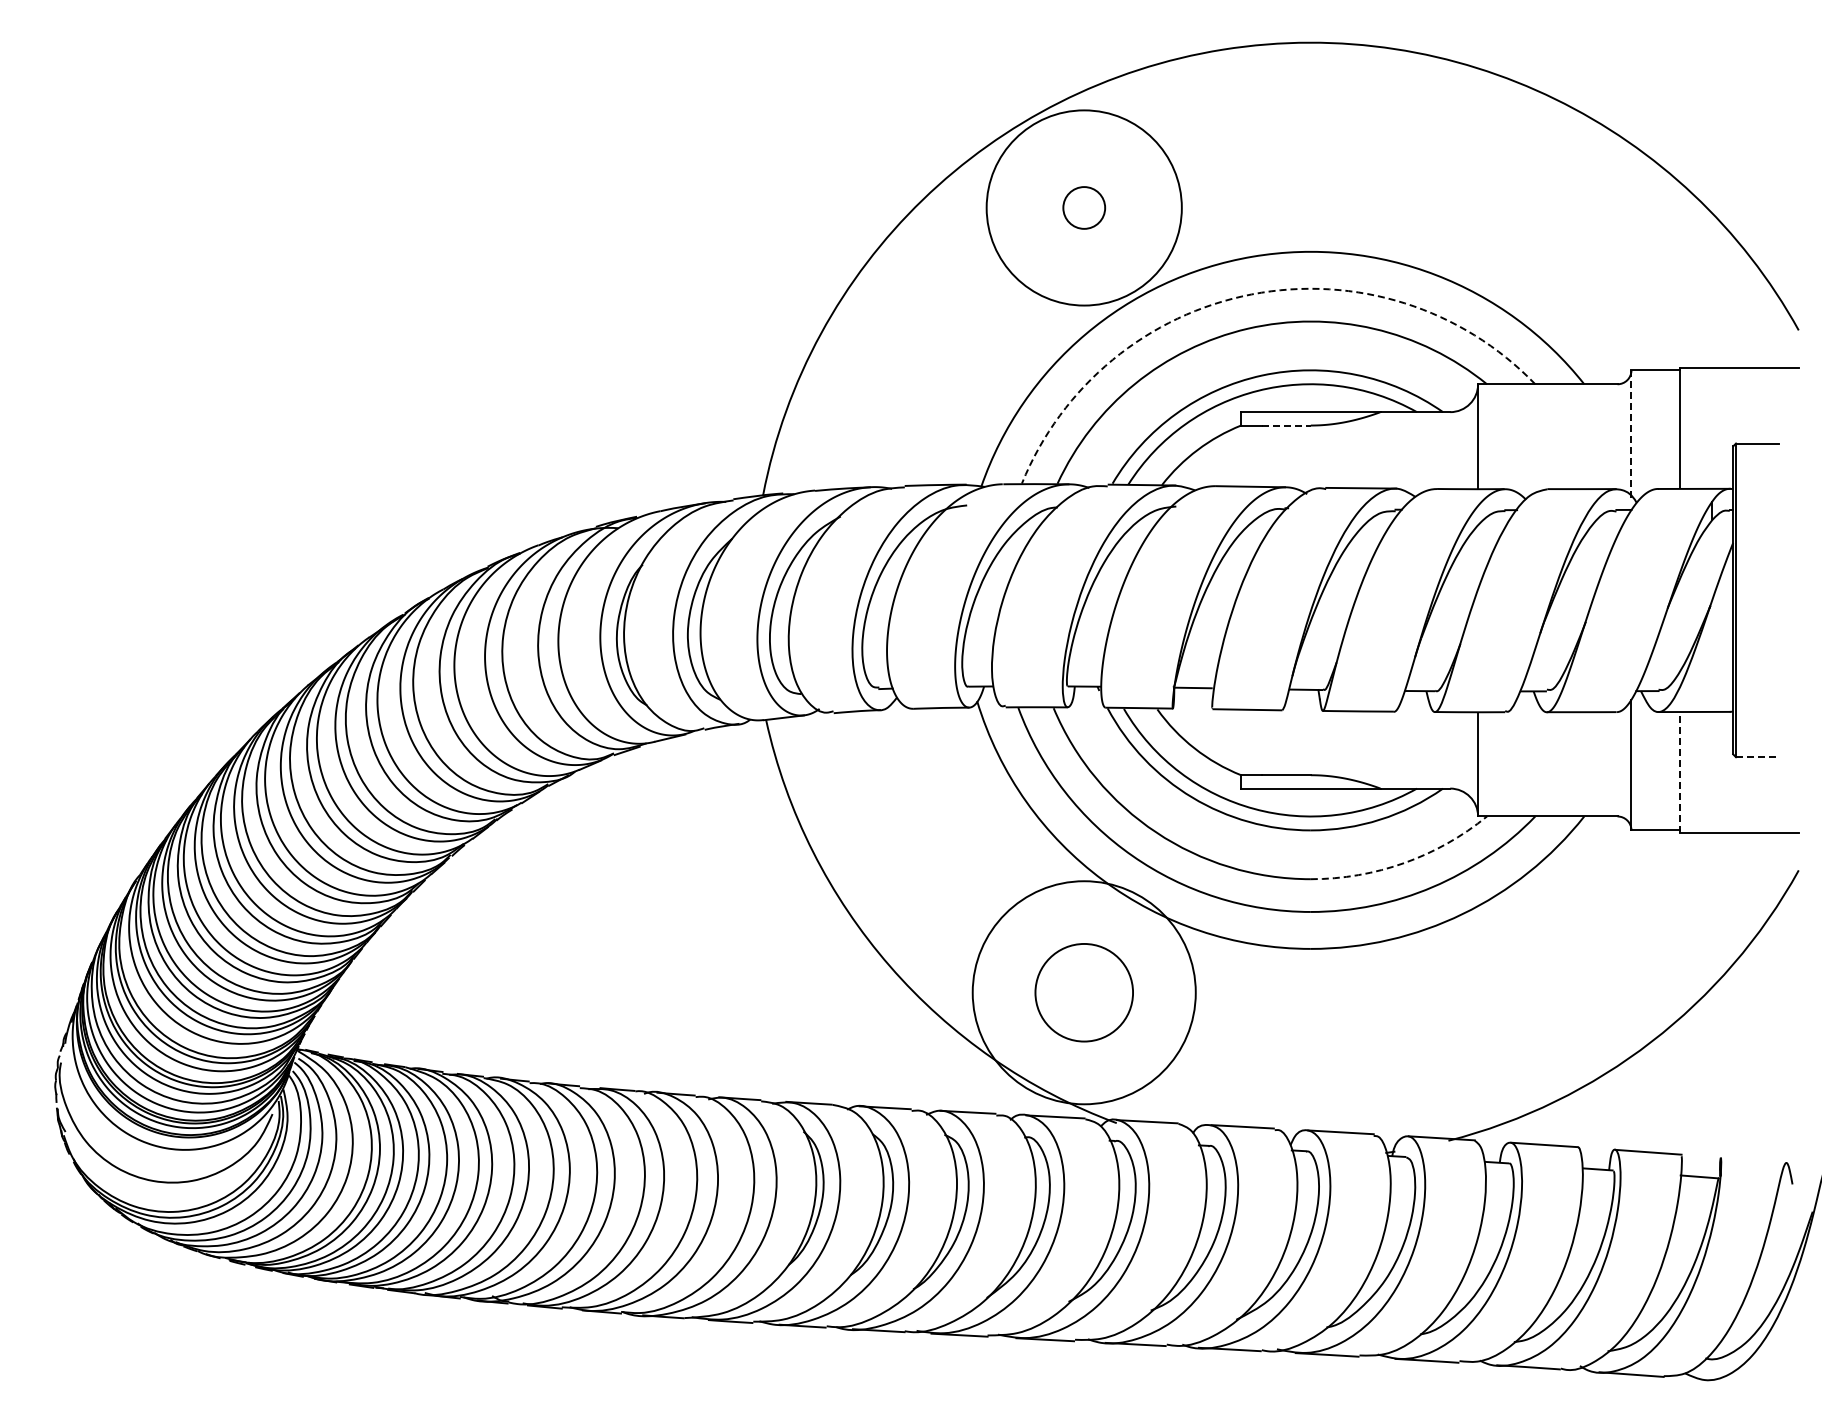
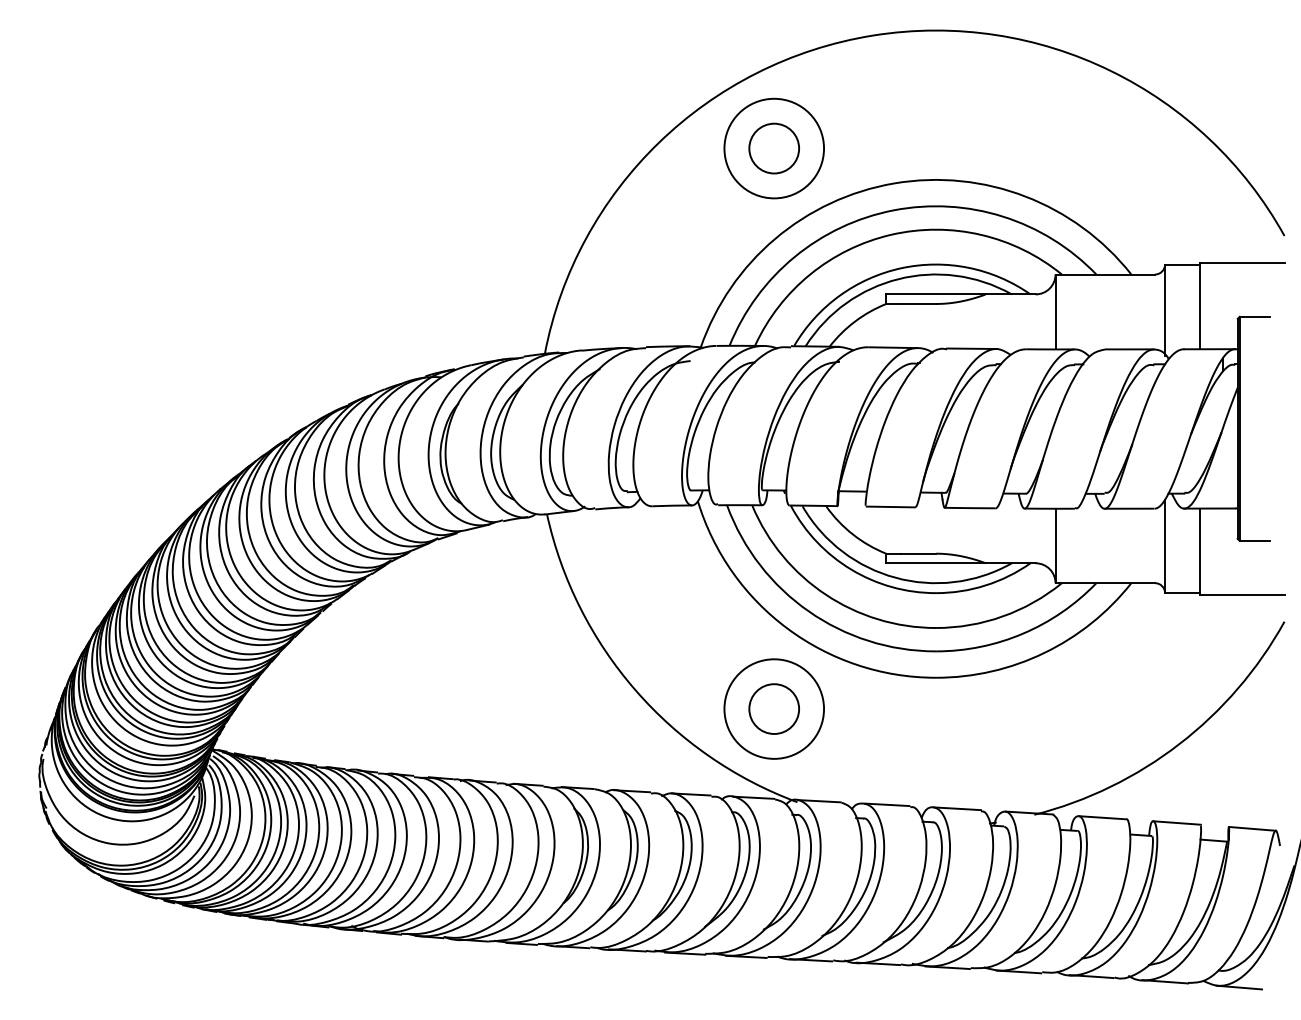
circle: (1083, 207) -> (773, 148), size x0.71
circle: (1084, 207) -> (774, 148), size x1.67
arc: (1251, 294) -> (893, 210), dashed -> solid
line: (1286, 425) -> (918, 303), dashed -> solid
line: (1631, 434) -> (1165, 310), dashed -> solid
line: (1757, 757) -> (1255, 541), dashed -> solid
line: (1680, 771) -> (1200, 551), dashed -> solid
arc: (1404, 863) -> (1002, 616), dashed -> solid
circle: (1083, 992) -> (773, 708), size x0.62
circle: (1084, 992) -> (774, 708), size x0.71
line: (1752, 1160) -> (1251, 828), added
line: (1735, 1382) -> (1239, 987), added

